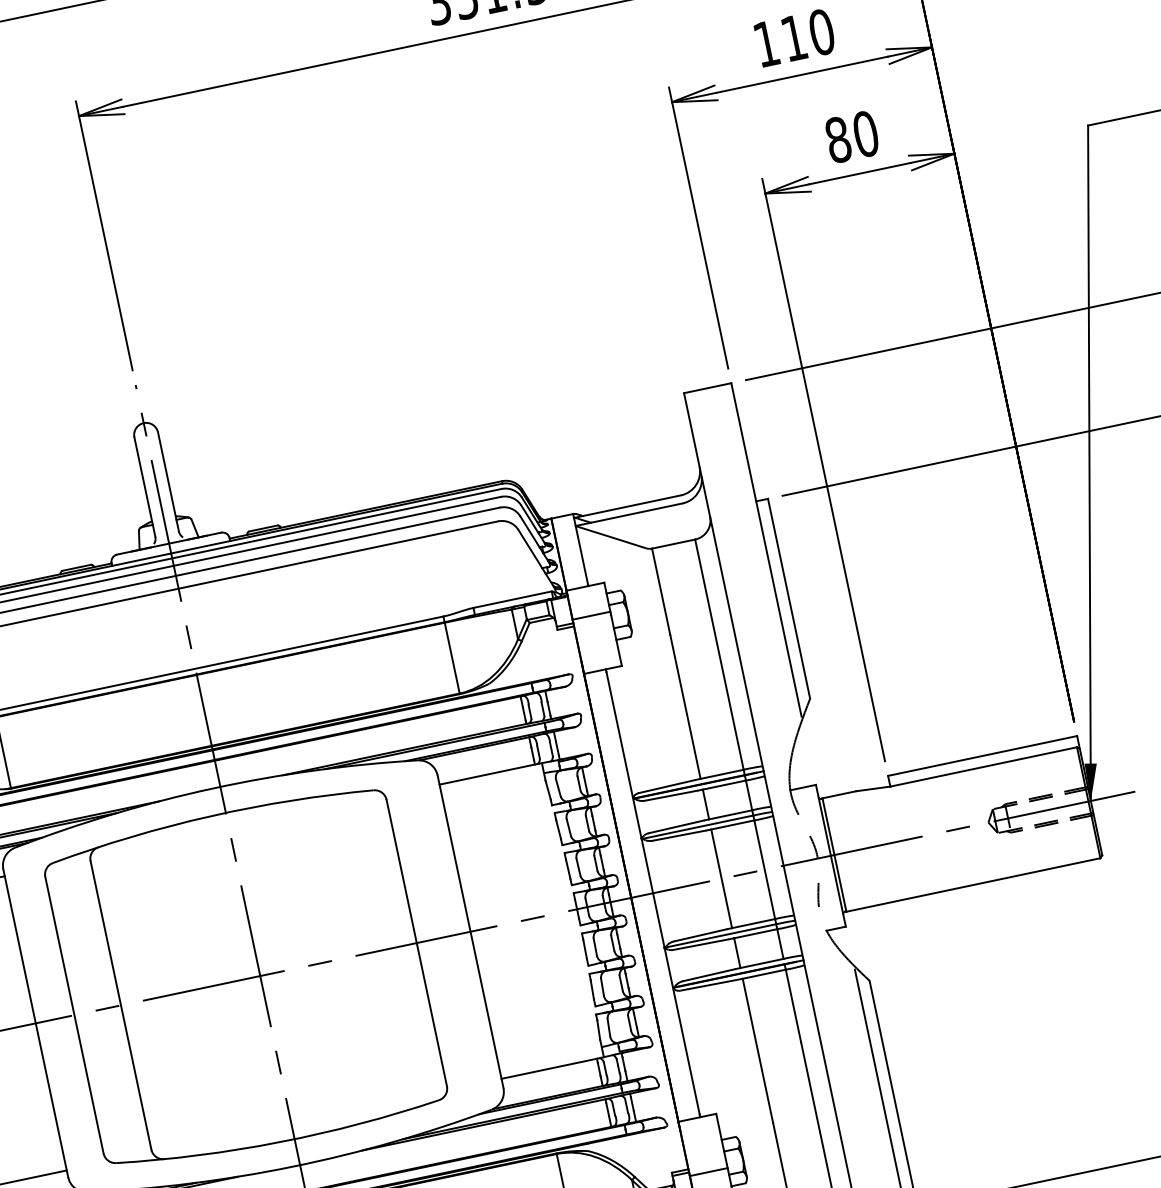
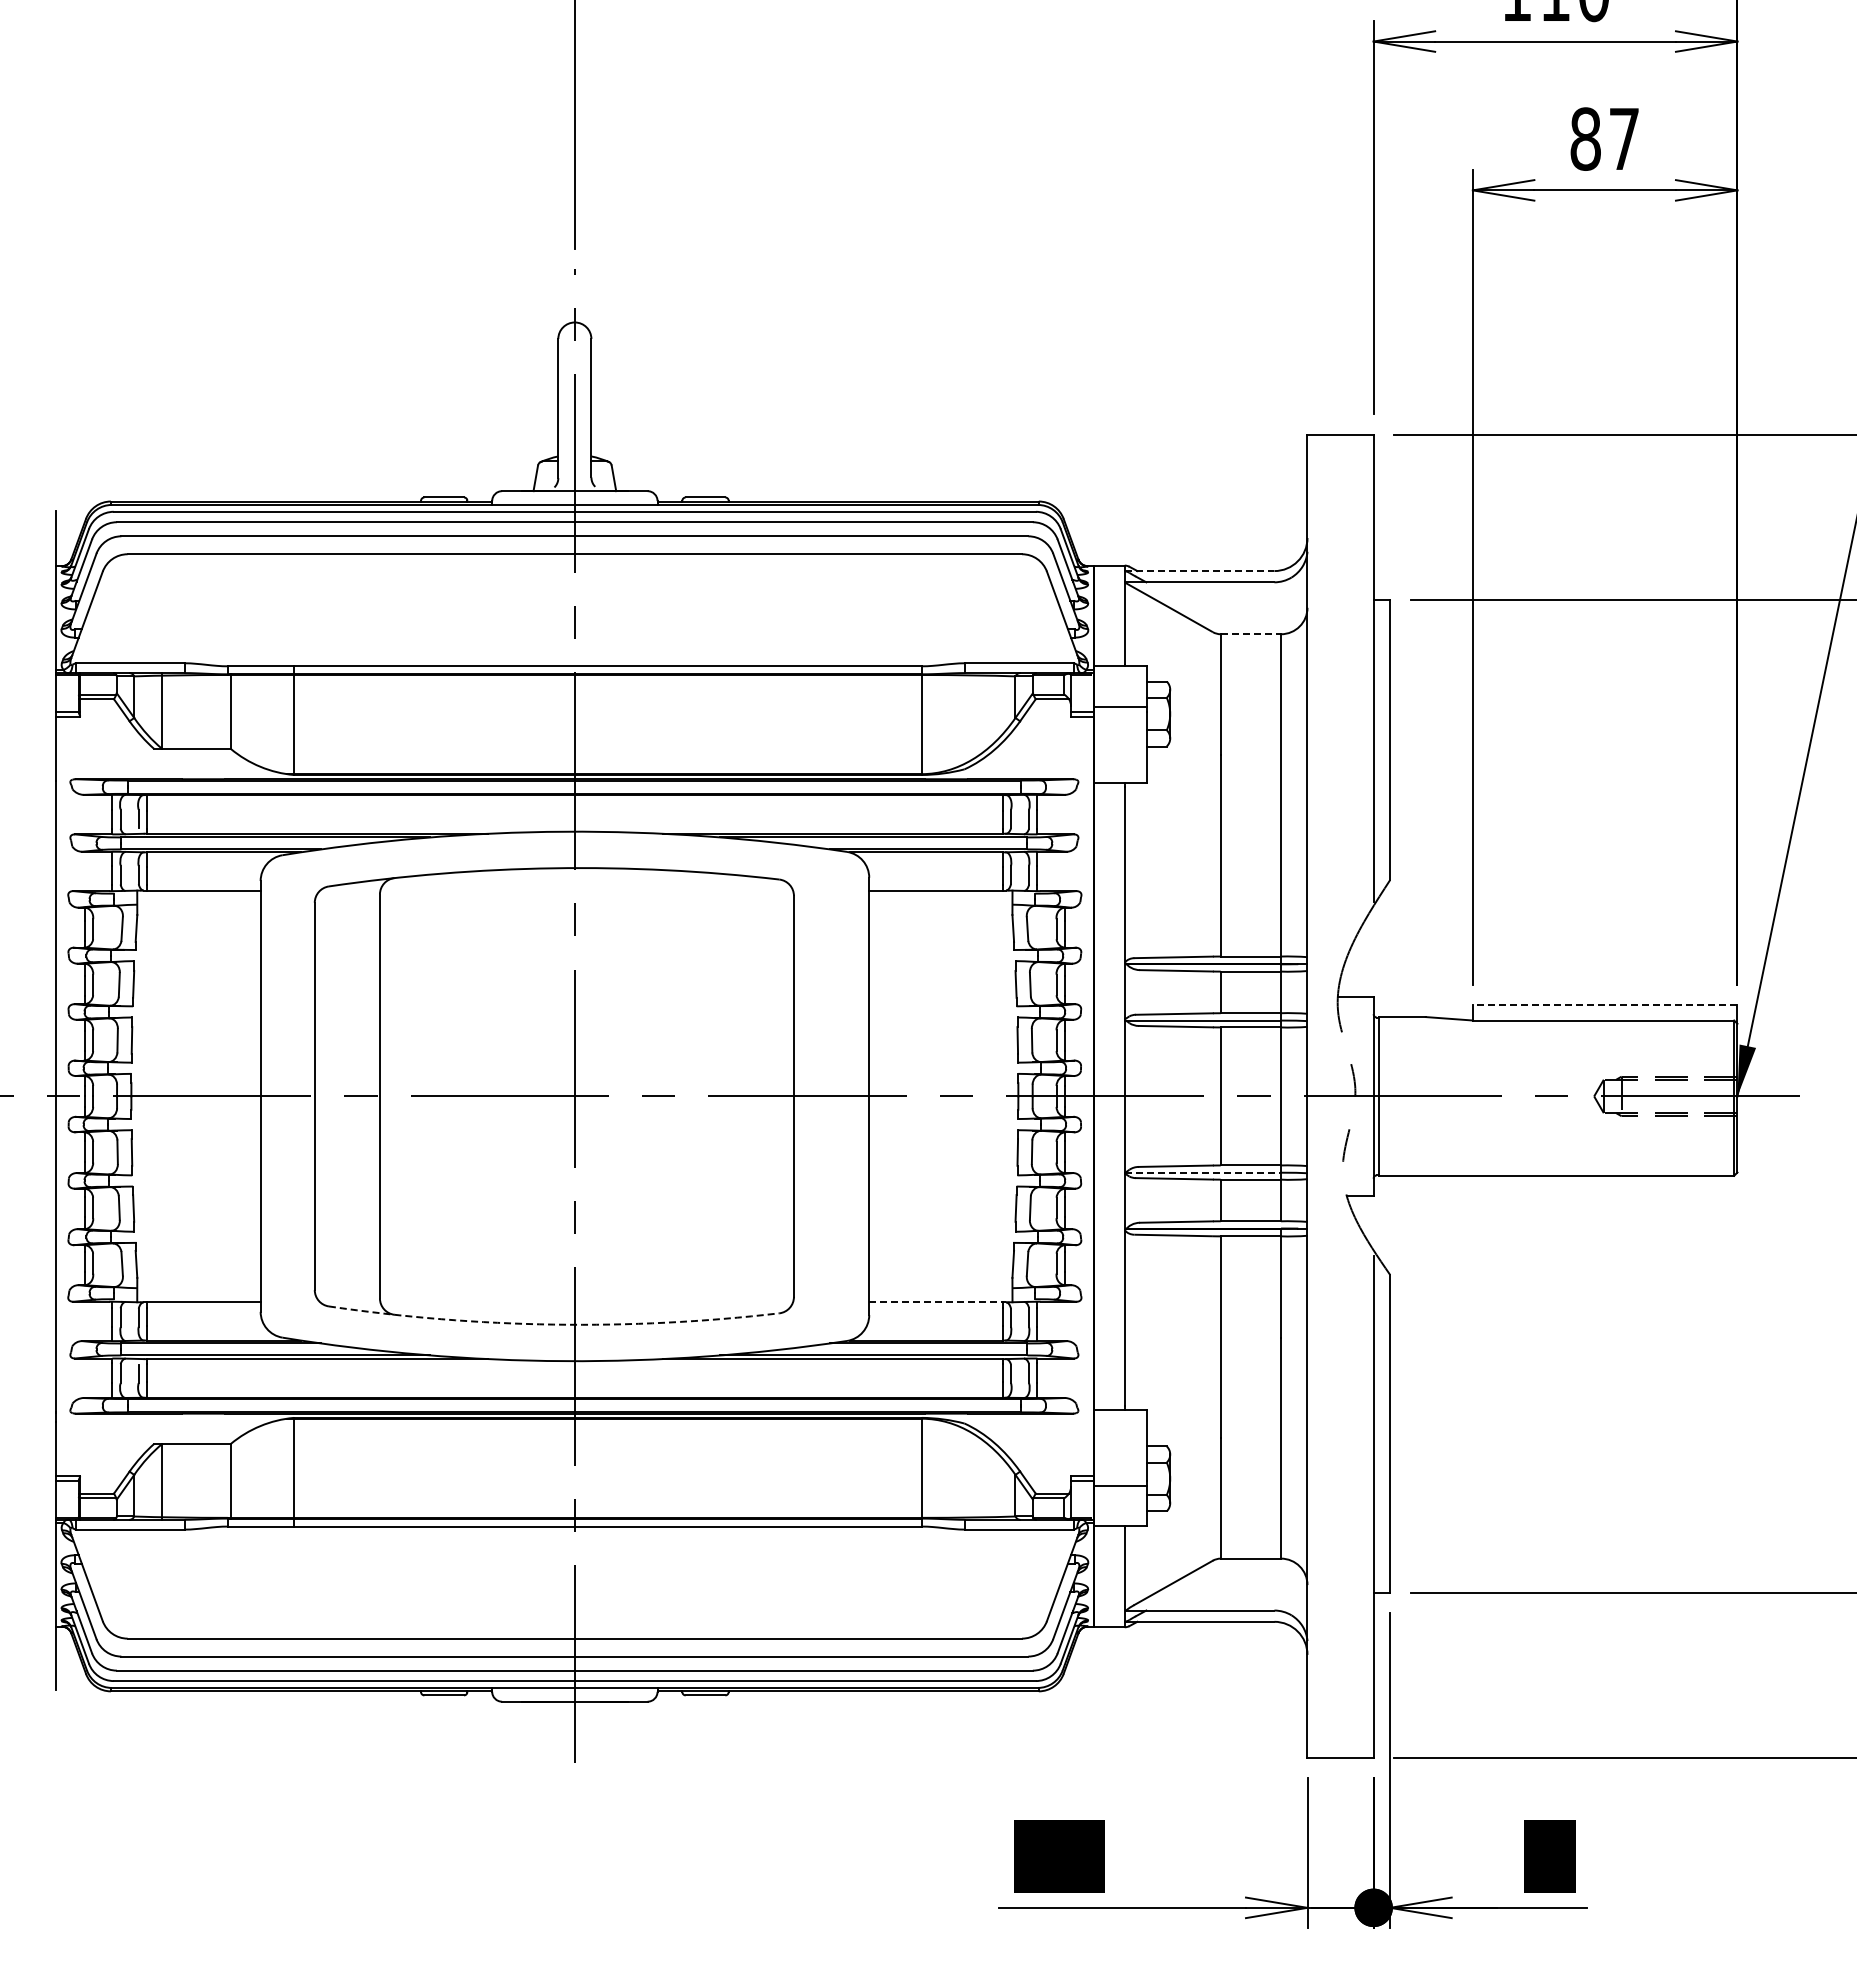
text: (865, 133) -> (1624, 138), 80 -> 87
line: (627, 506) -> (1199, 571), solid -> dashed
line: (674, 544) -> (1251, 634), solid -> dashed
line: (982, 756) -> (1604, 1005), solid -> dashed
line: (720, 935) -> (1203, 1172), solid -> dashed
line: (551, 1068) -> (938, 1302), solid -> dashed
arc: (279, 1142) -> (553, 1324), solid -> dashed

